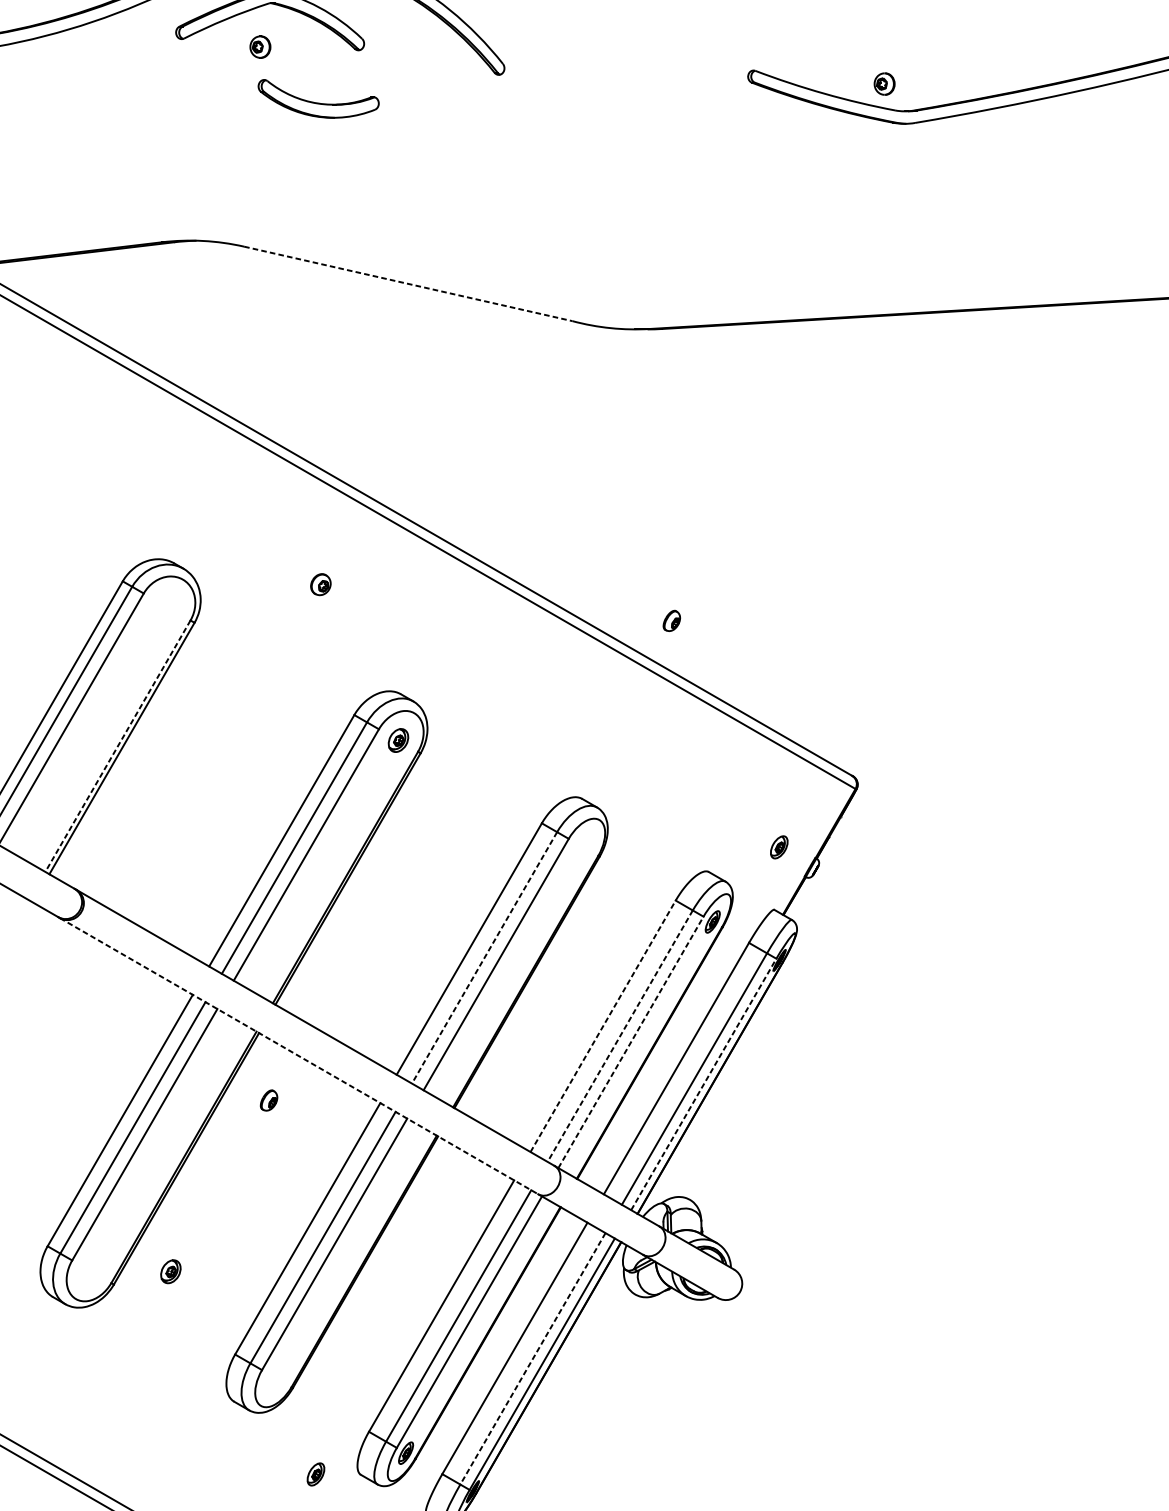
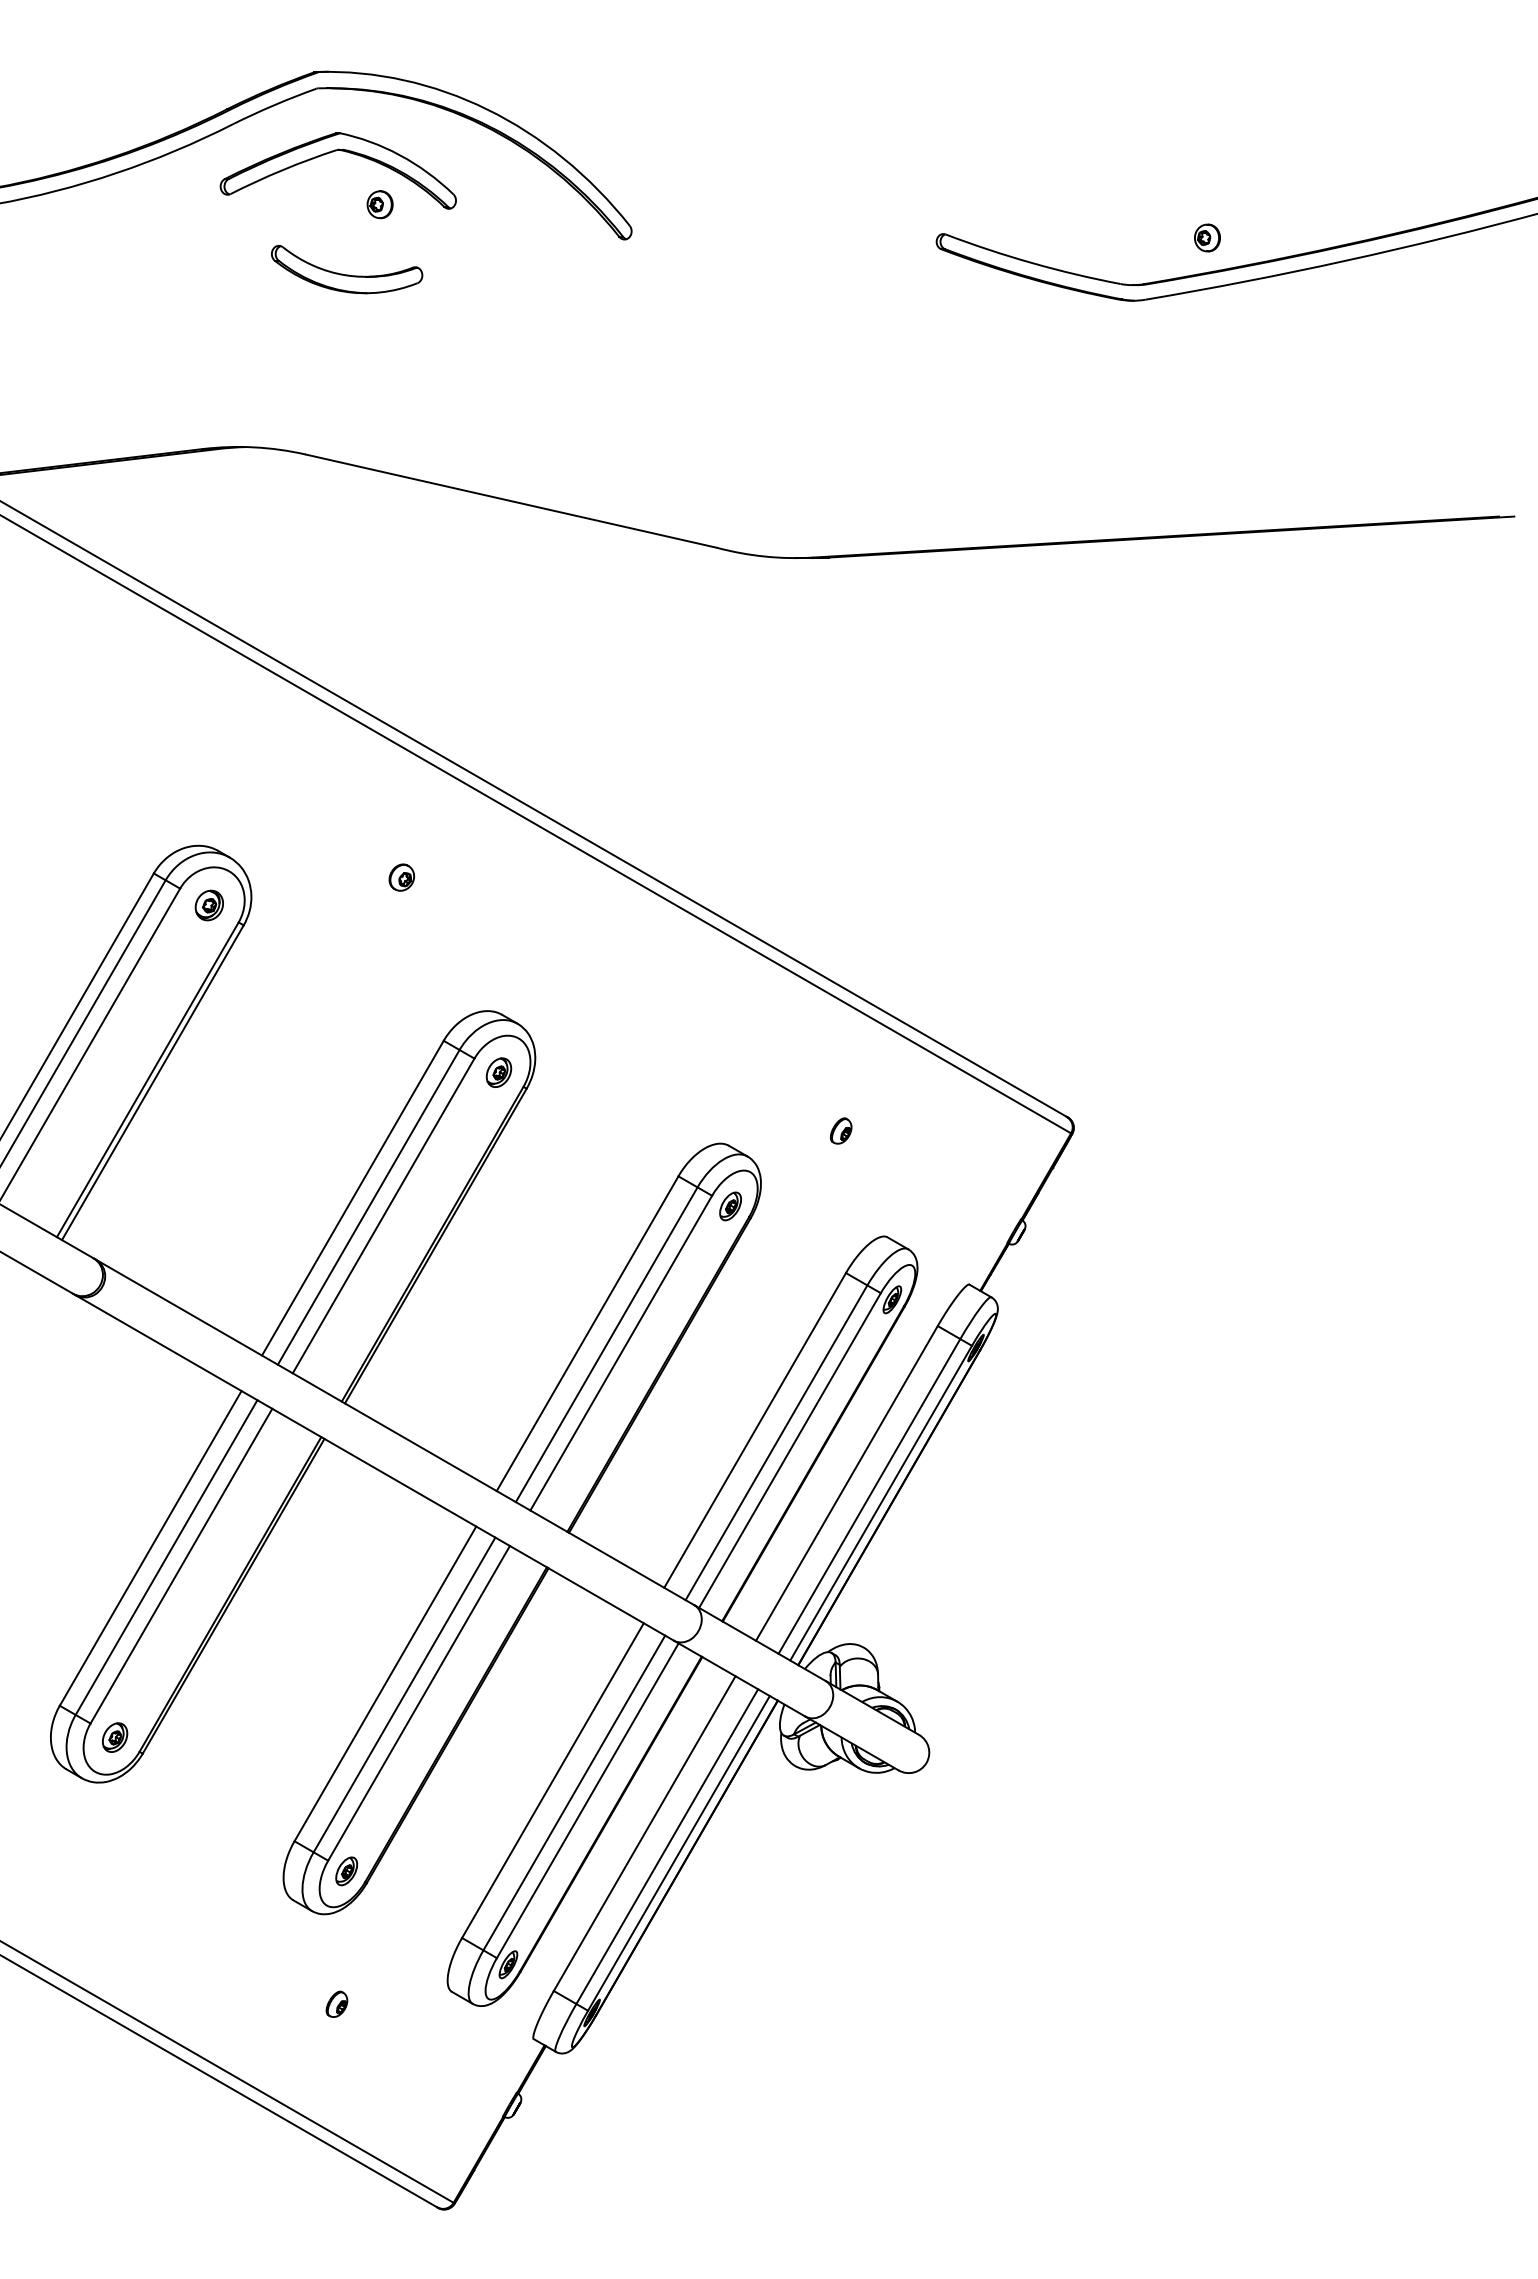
part: (259, 46) -> (379, 204), moved
part: (884, 83) -> (1207, 237), moved
part: (319, 98) -> (347, 269), moved
line: (408, 284) -> (511, 501), dashed -> solid
part: (166, 606) -> (208, 905), added
part: (671, 620) -> (840, 1130), moved
line: (117, 745) -> (147, 1079), dashed -> solid
part: (779, 847) -> (730, 1206), moved
line: (484, 957) -> (606, 1344), dashed -> solid
line: (603, 1026) -> (755, 1430), dashed -> solid
line: (620, 1035) -> (776, 1442), dashed -> solid
line: (630, 1042) -> (789, 1450), dashed -> solid
line: (299, 1055) -> (374, 1467), dashed -> solid
line: (704, 1084) -> (881, 1503), dashed -> solid
part: (268, 1099) -> (336, 2003), moved
part: (171, 1271) -> (115, 1737), moved
line: (533, 1358) -> (667, 1846), dashed -> solid
part: (315, 1474) -> (346, 1871), moved

